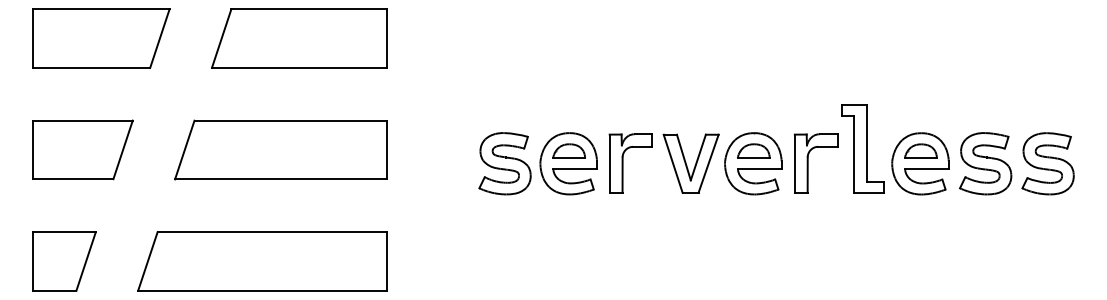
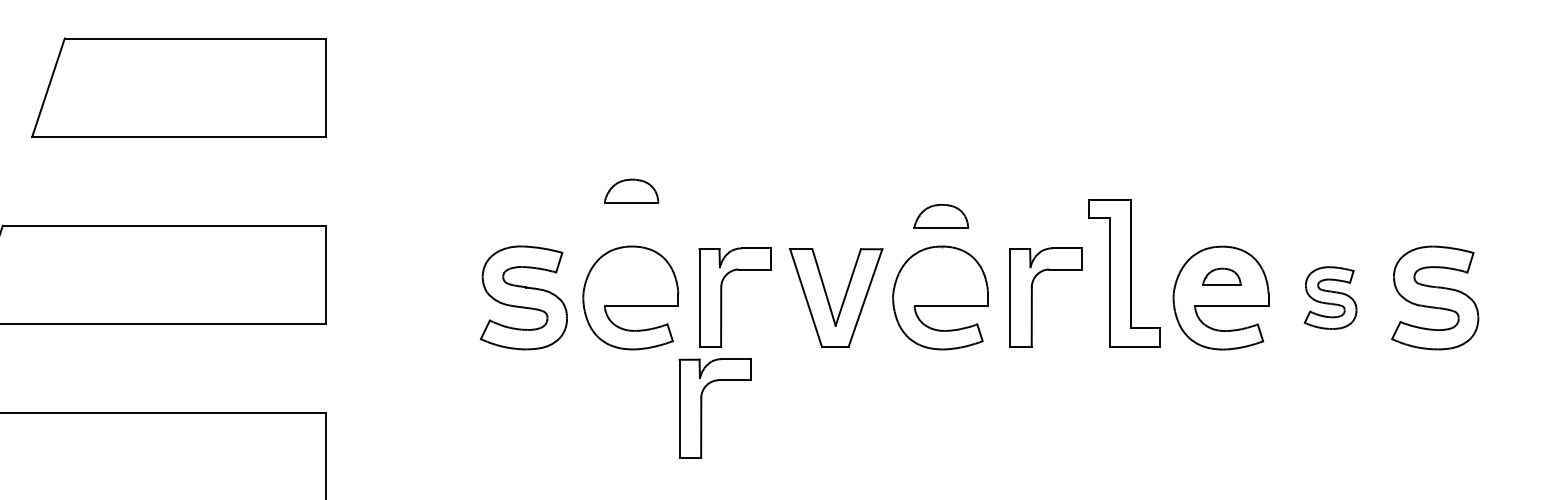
part: (568, 150) -> (630, 190), moved
part: (753, 150) -> (940, 215), moved
part: (920, 150) -> (1221, 275), size x0.7
part: (985, 163) -> (1330, 297), size x0.6
part: (611, 229) -> (702, 408), added

